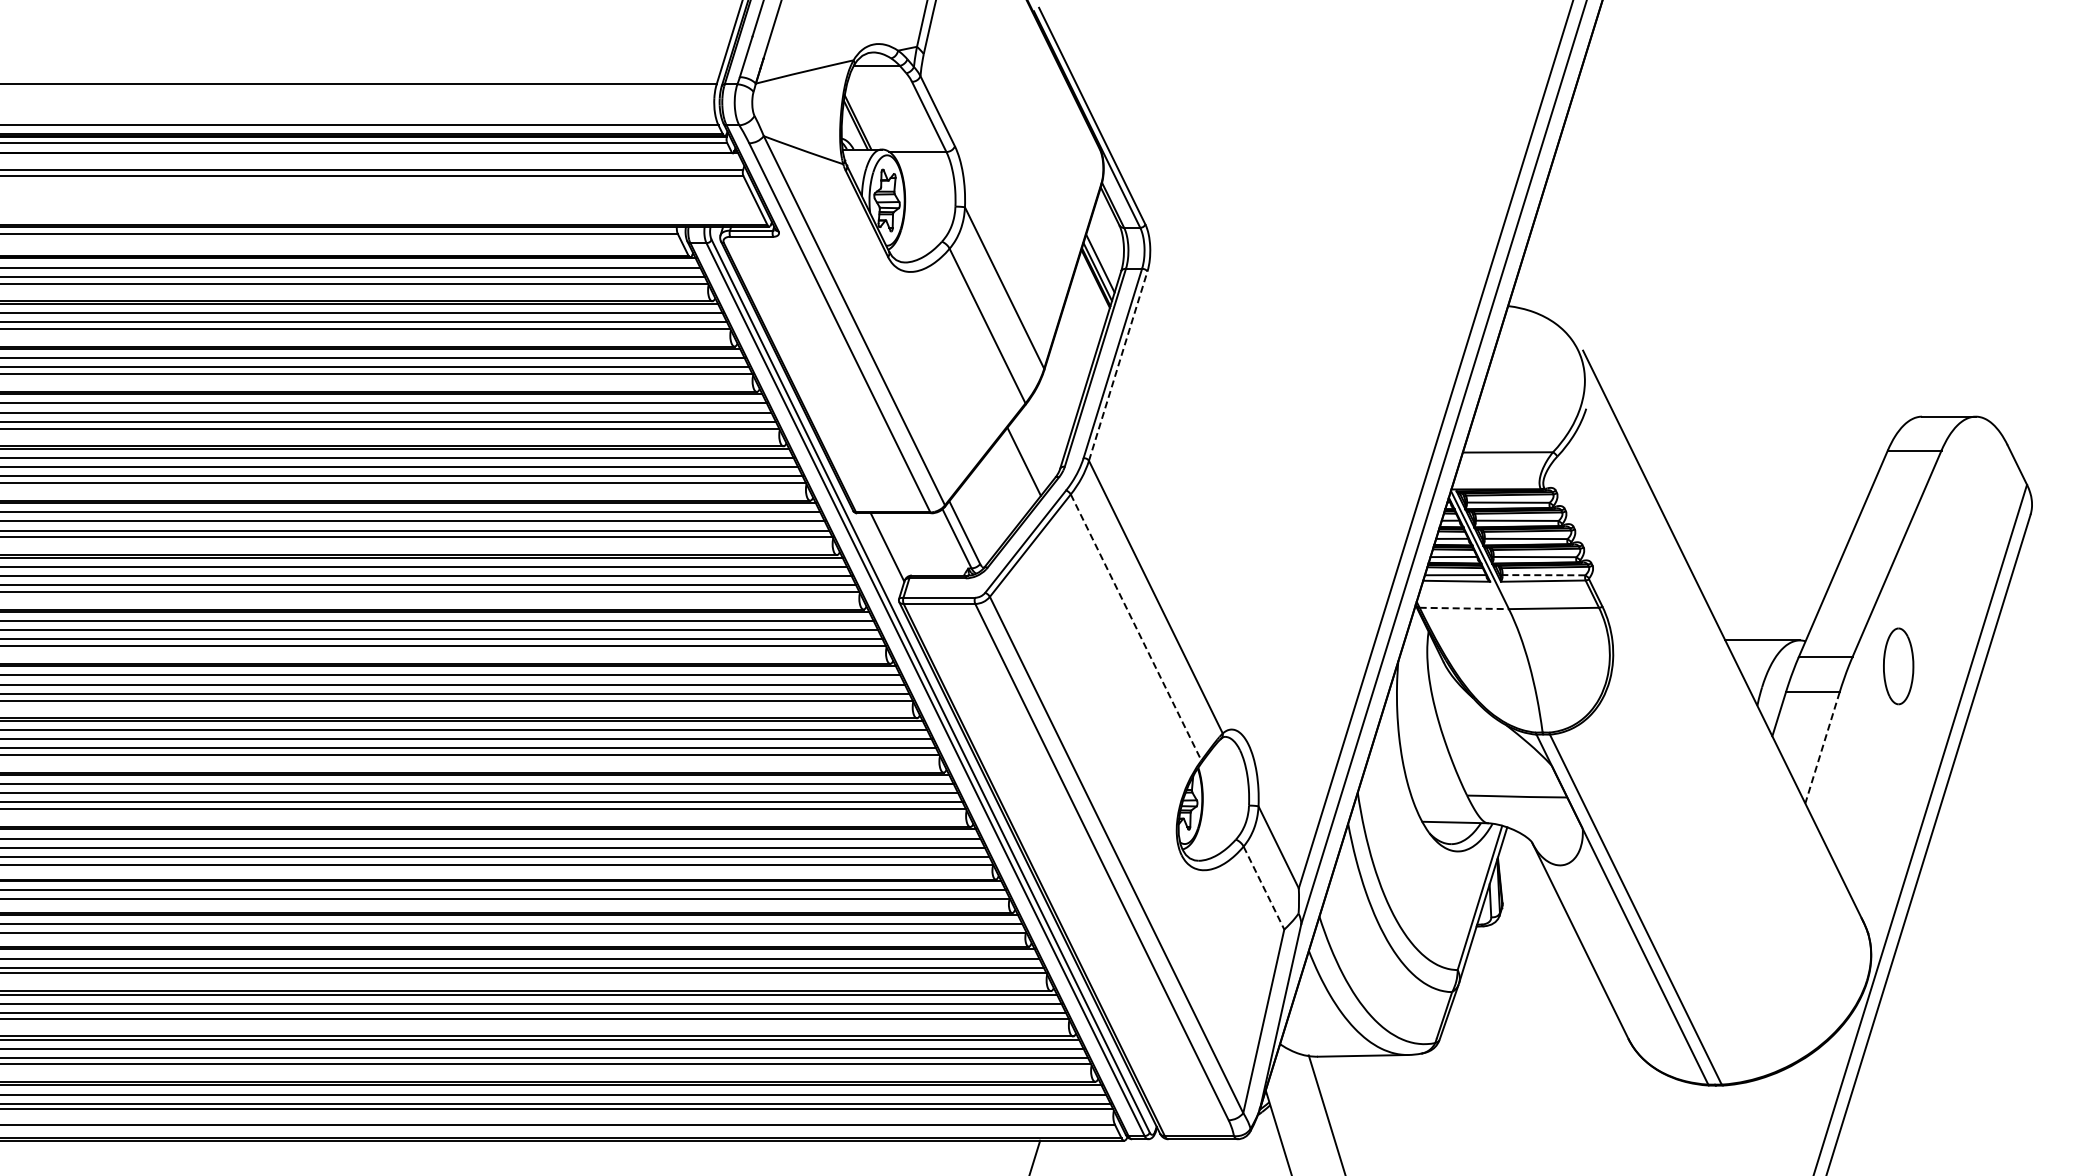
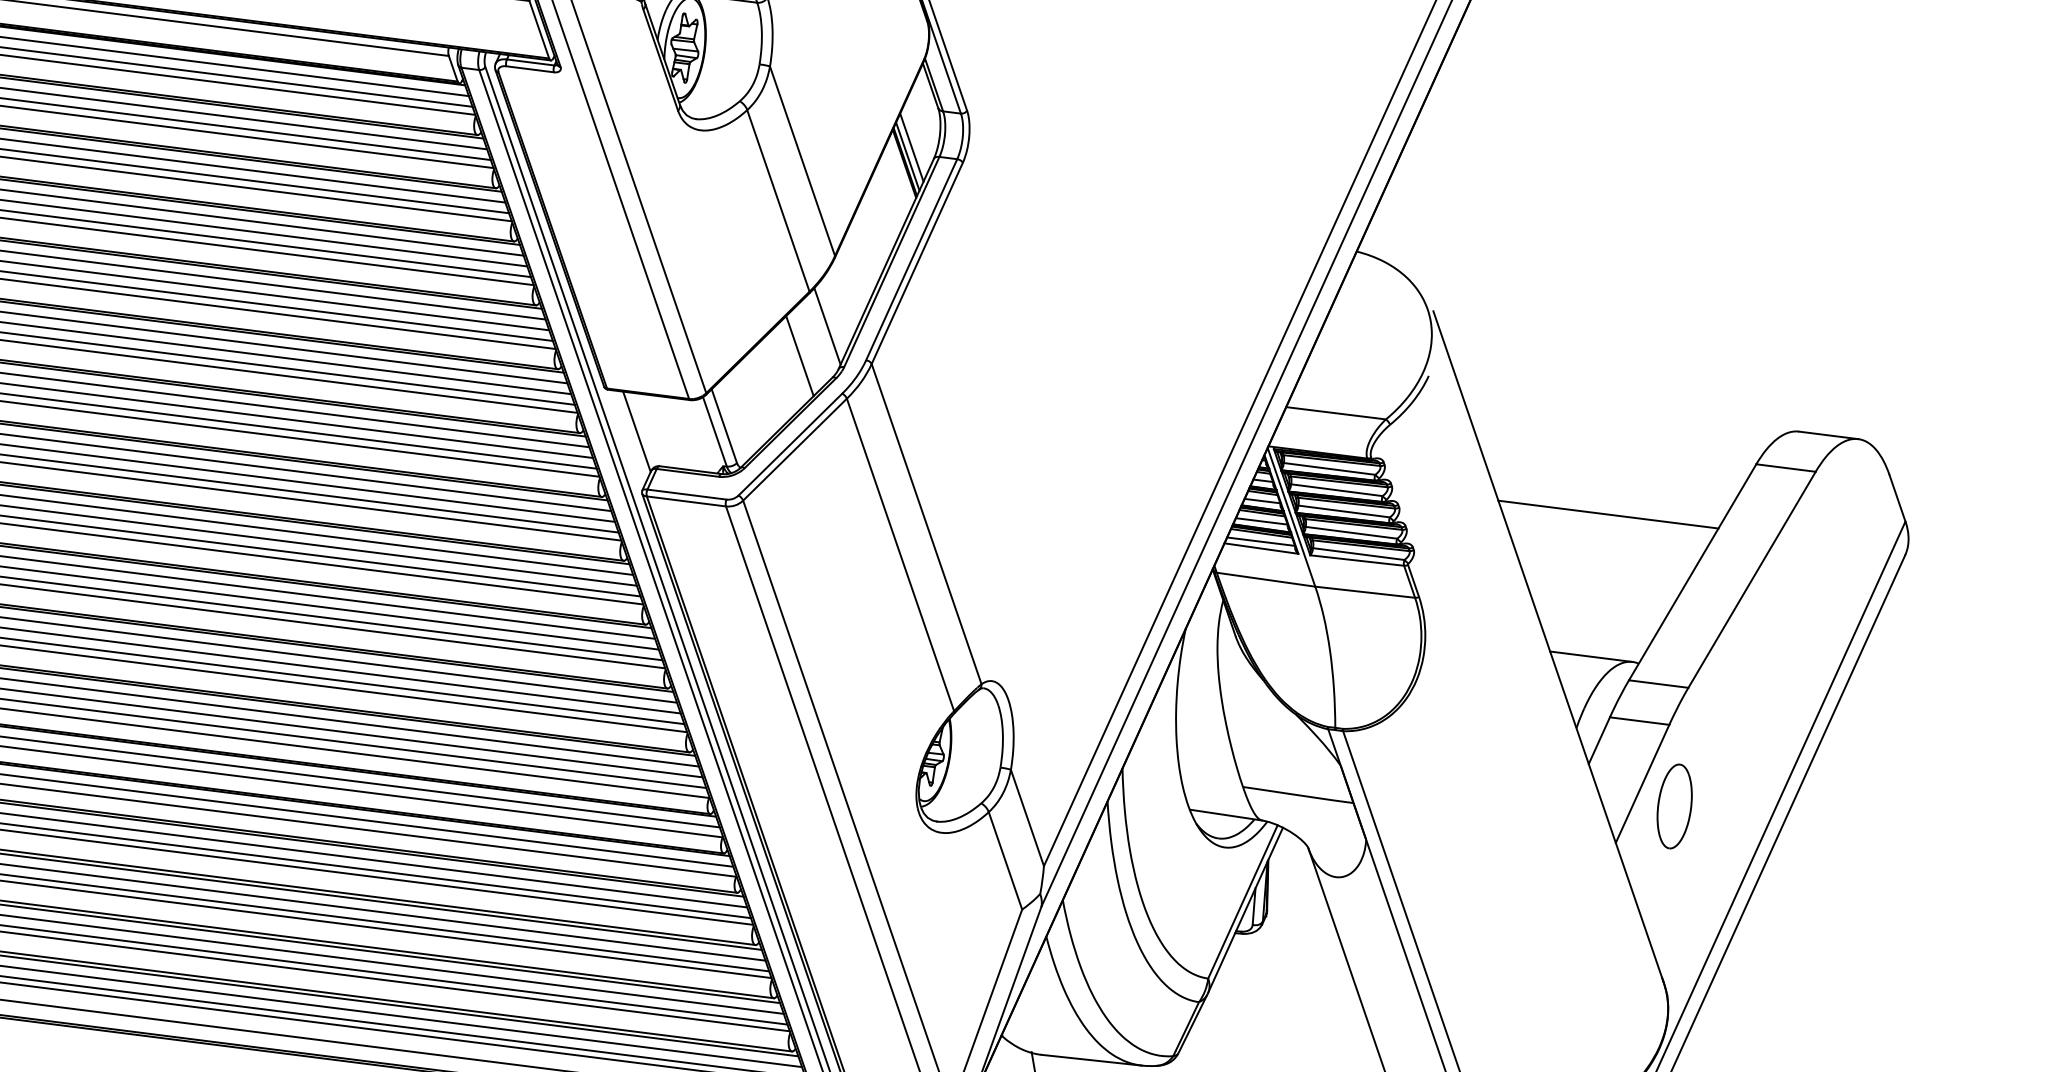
line: (1118, 365) -> (917, 262), dashed -> solid
line: (1045, 431) -> (827, 325), added
line: (1761, 511) -> (1608, 514), added
line: (1543, 575) -> (1358, 554), dashed -> solid
line: (1464, 608) -> (1266, 579), dashed -> solid
line: (1136, 627) -> (900, 554), dashed -> solid
part: (1898, 666) -> (1674, 806), moved
line: (1822, 748) -> (1642, 784), dashed -> solid
line: (1264, 888) -> (1006, 861), dashed -> solid

